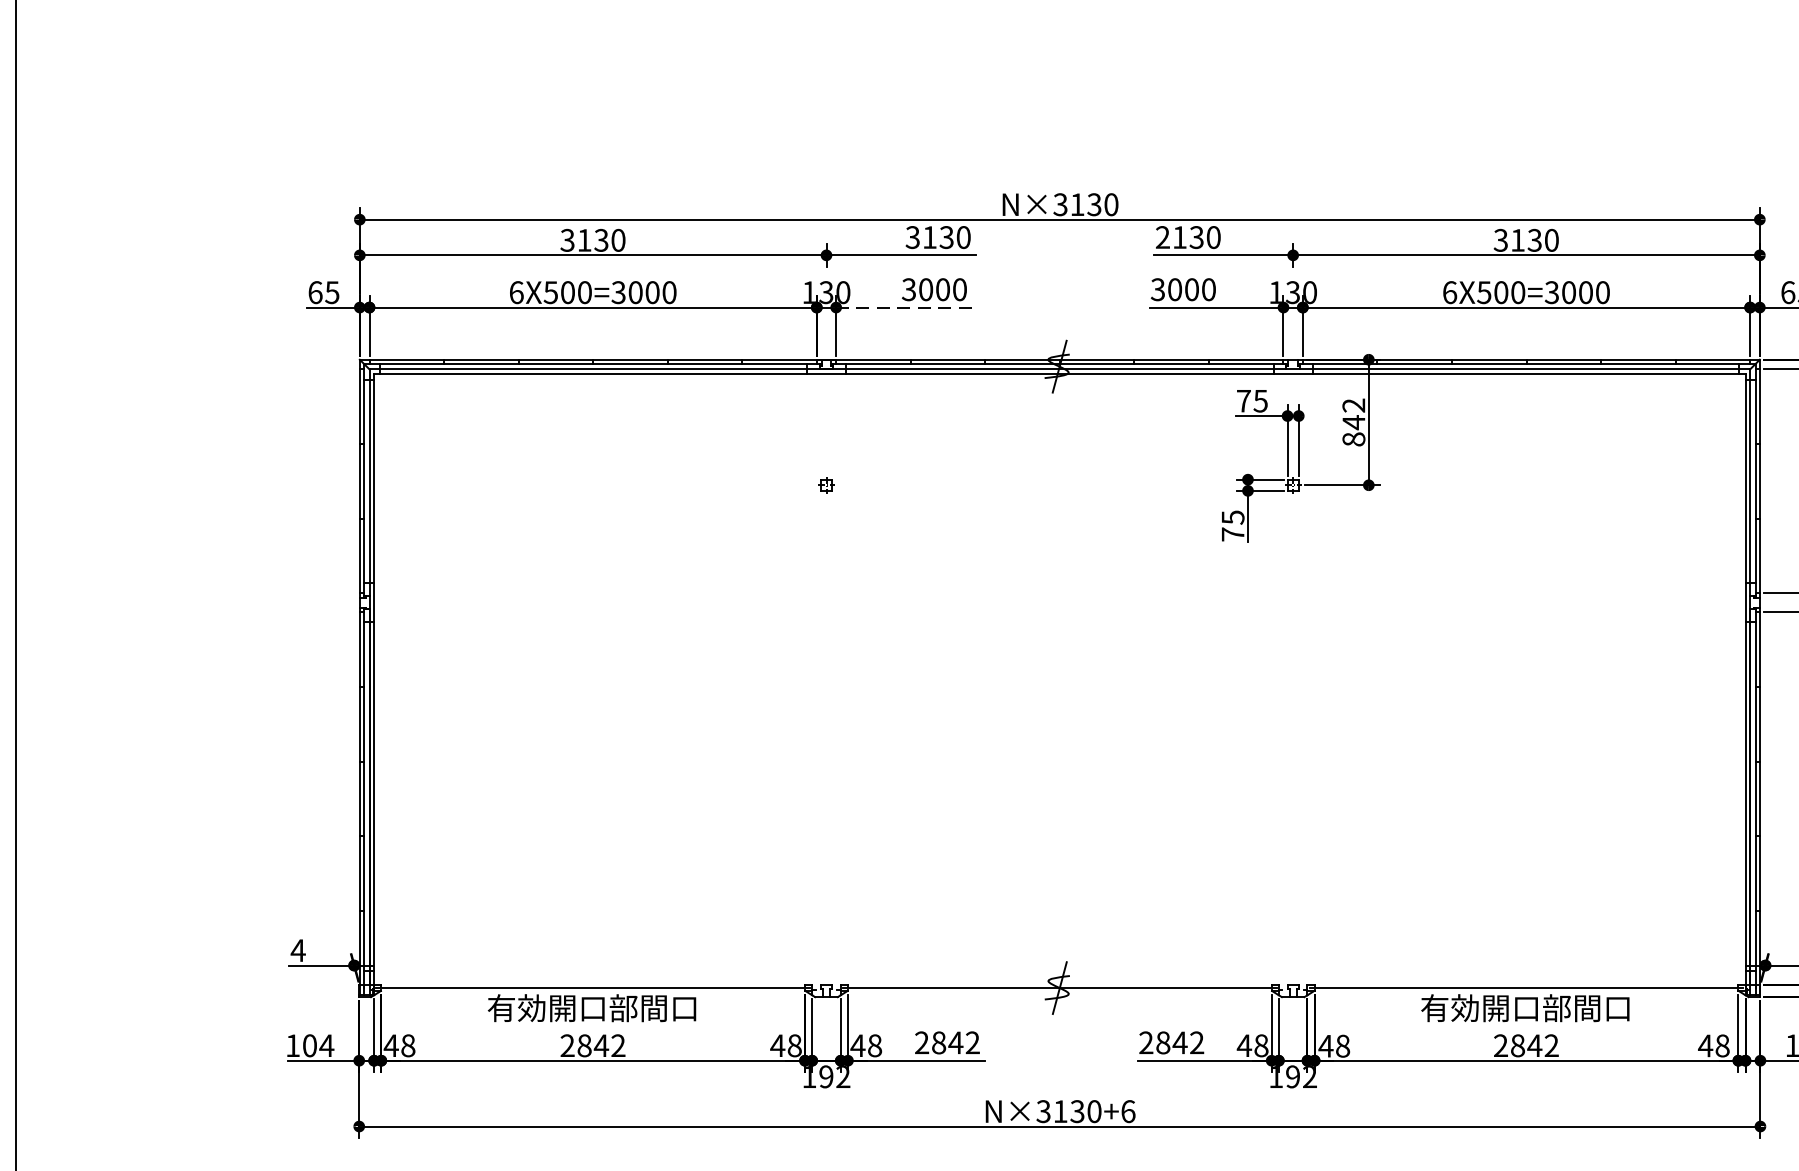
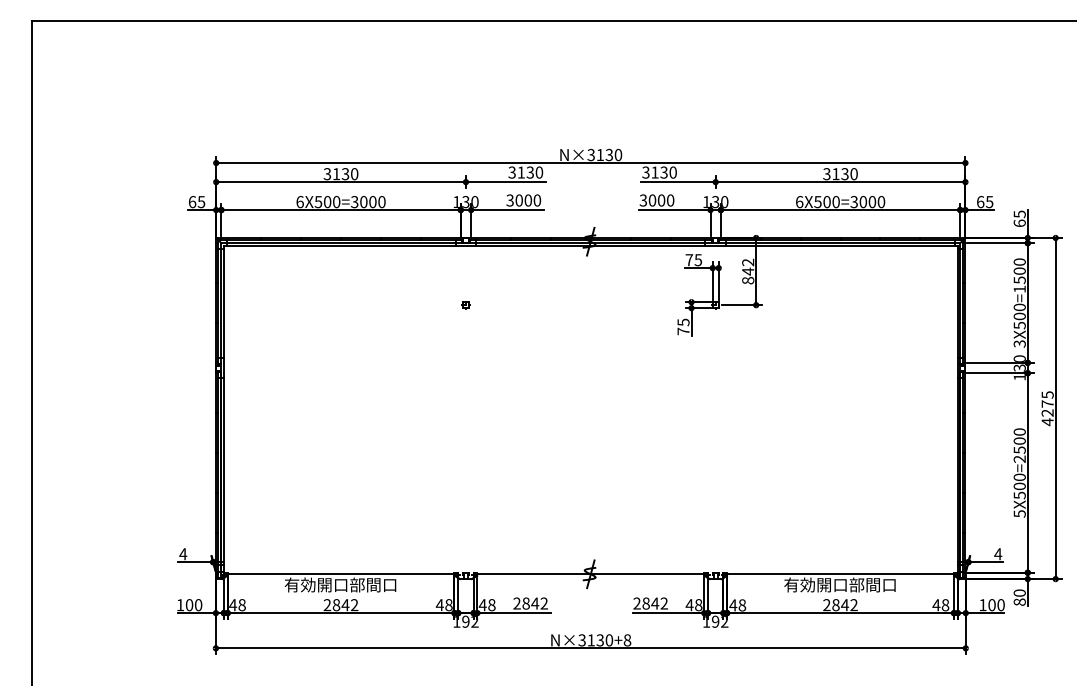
text: (1161, 237) -> (645, 172), 2130 -> 3130
line: (902, 308) -> (506, 210), dashed -> solid
text: (326, 1046) -> (198, 605), 104 -> 100
text: (1128, 1111) -> (627, 640), N×3130+6 -> N×3130+8

